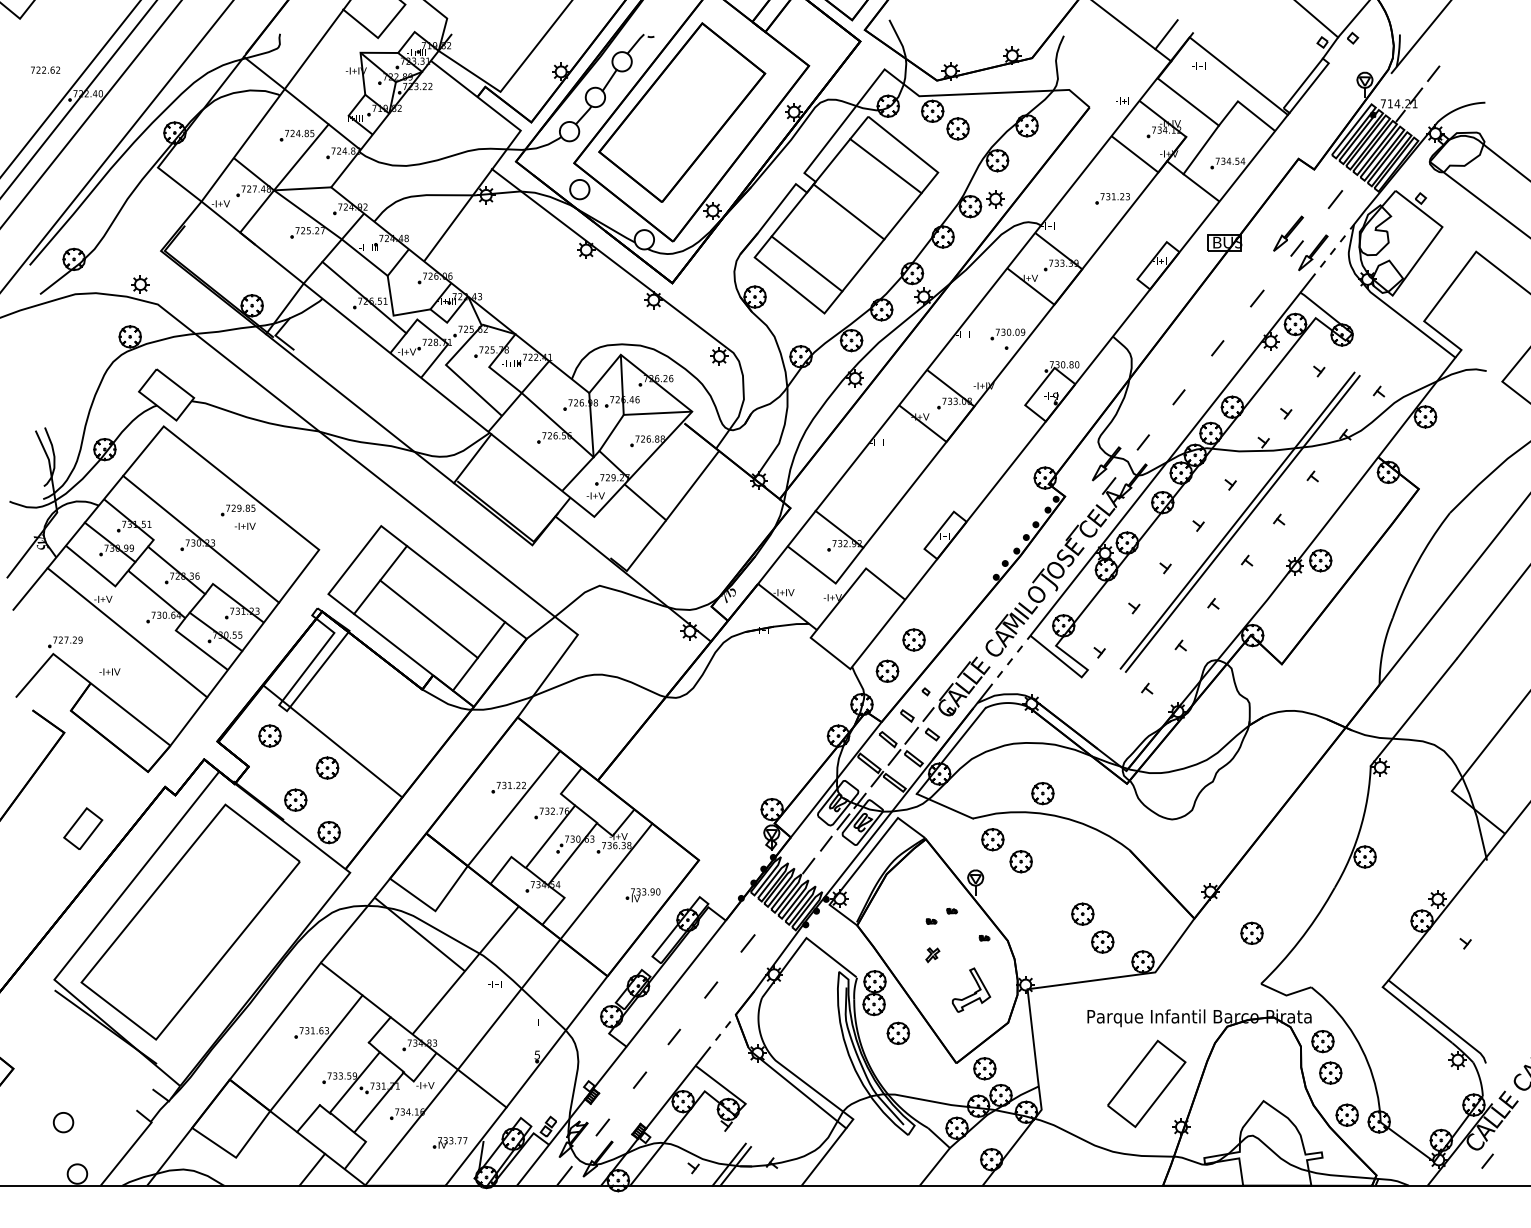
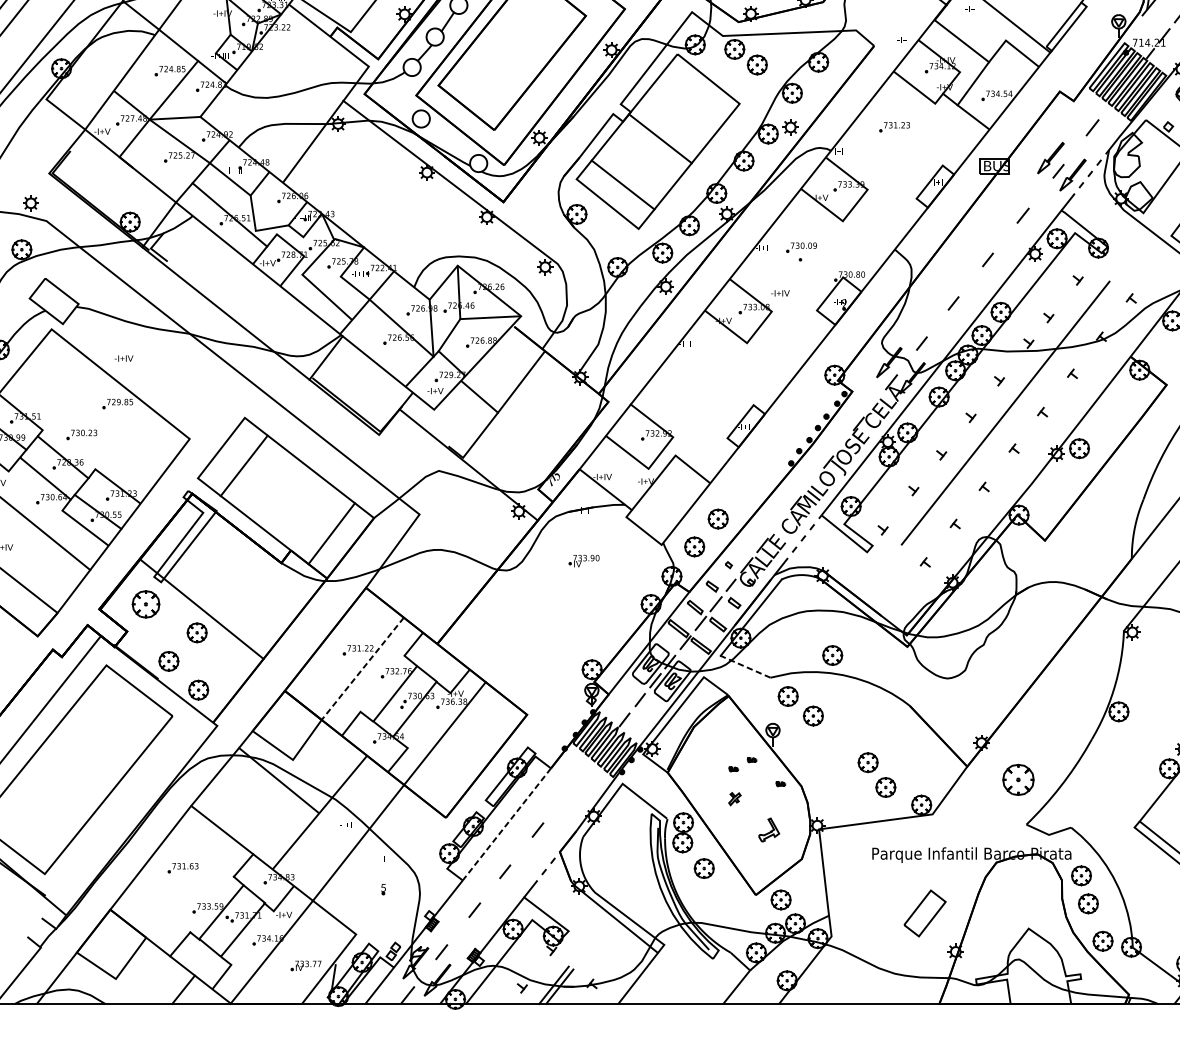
line: (885, 166) -> (692, 98), removed
line: (1024, 342) -> (816, 254), removed
line: (1242, 523) -> (1010, 415), removed
text: (244, 525) -> (123, 357), moved
line: (201, 538) -> (85, 428), removed
line: (428, 618) -> (286, 499), removed
part: (269, 735) -> (145, 603), size x1.4
line: (944, 806) -> (745, 667), solid -> dashed
line: (514, 808) -> (363, 668), solid -> dashed
part: (642, 895) -> (583, 561), moved
part: (1251, 932) -> (1018, 778), size x1.6
line: (747, 943) -> (570, 788), removed
line: (675, 984) -> (506, 825), solid -> dashed
part: (971, 989) -> (769, 829), size x0.6
line: (556, 1041) -> (400, 875), removed
line: (316, 1053) -> (187, 886), removed
part: (1146, 1083) -> (924, 913), size x0.6

